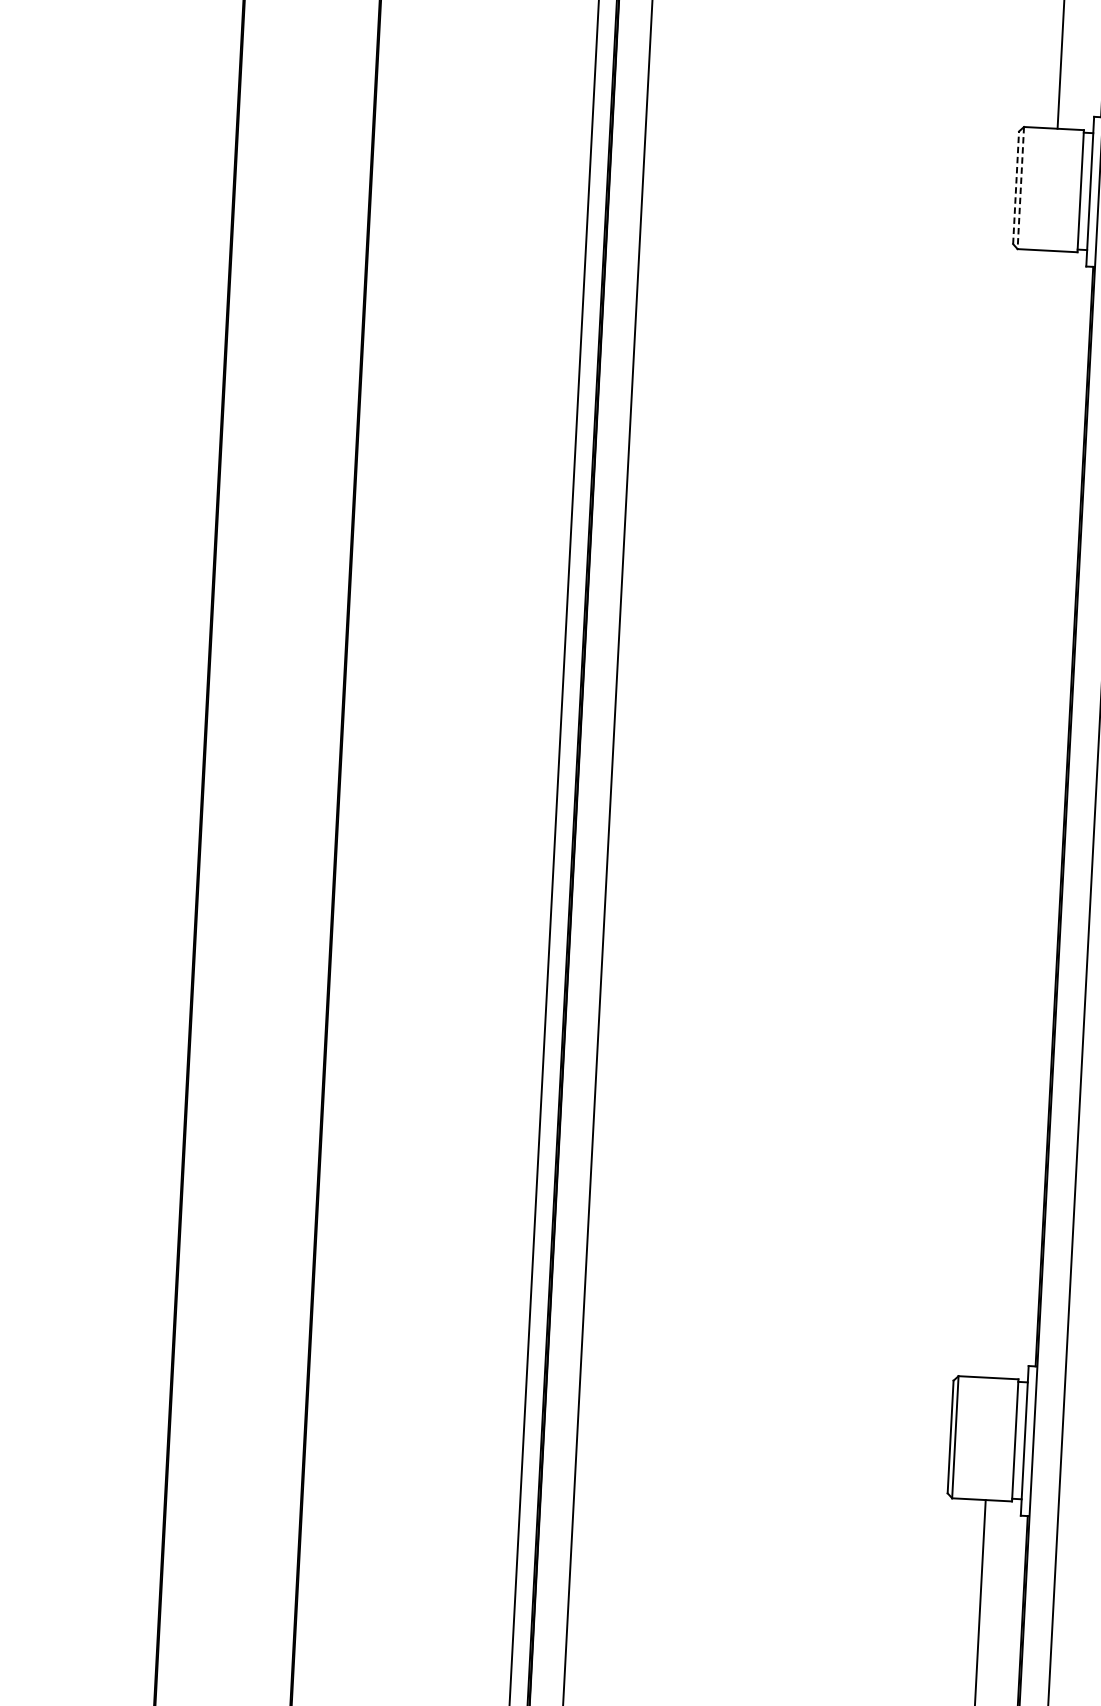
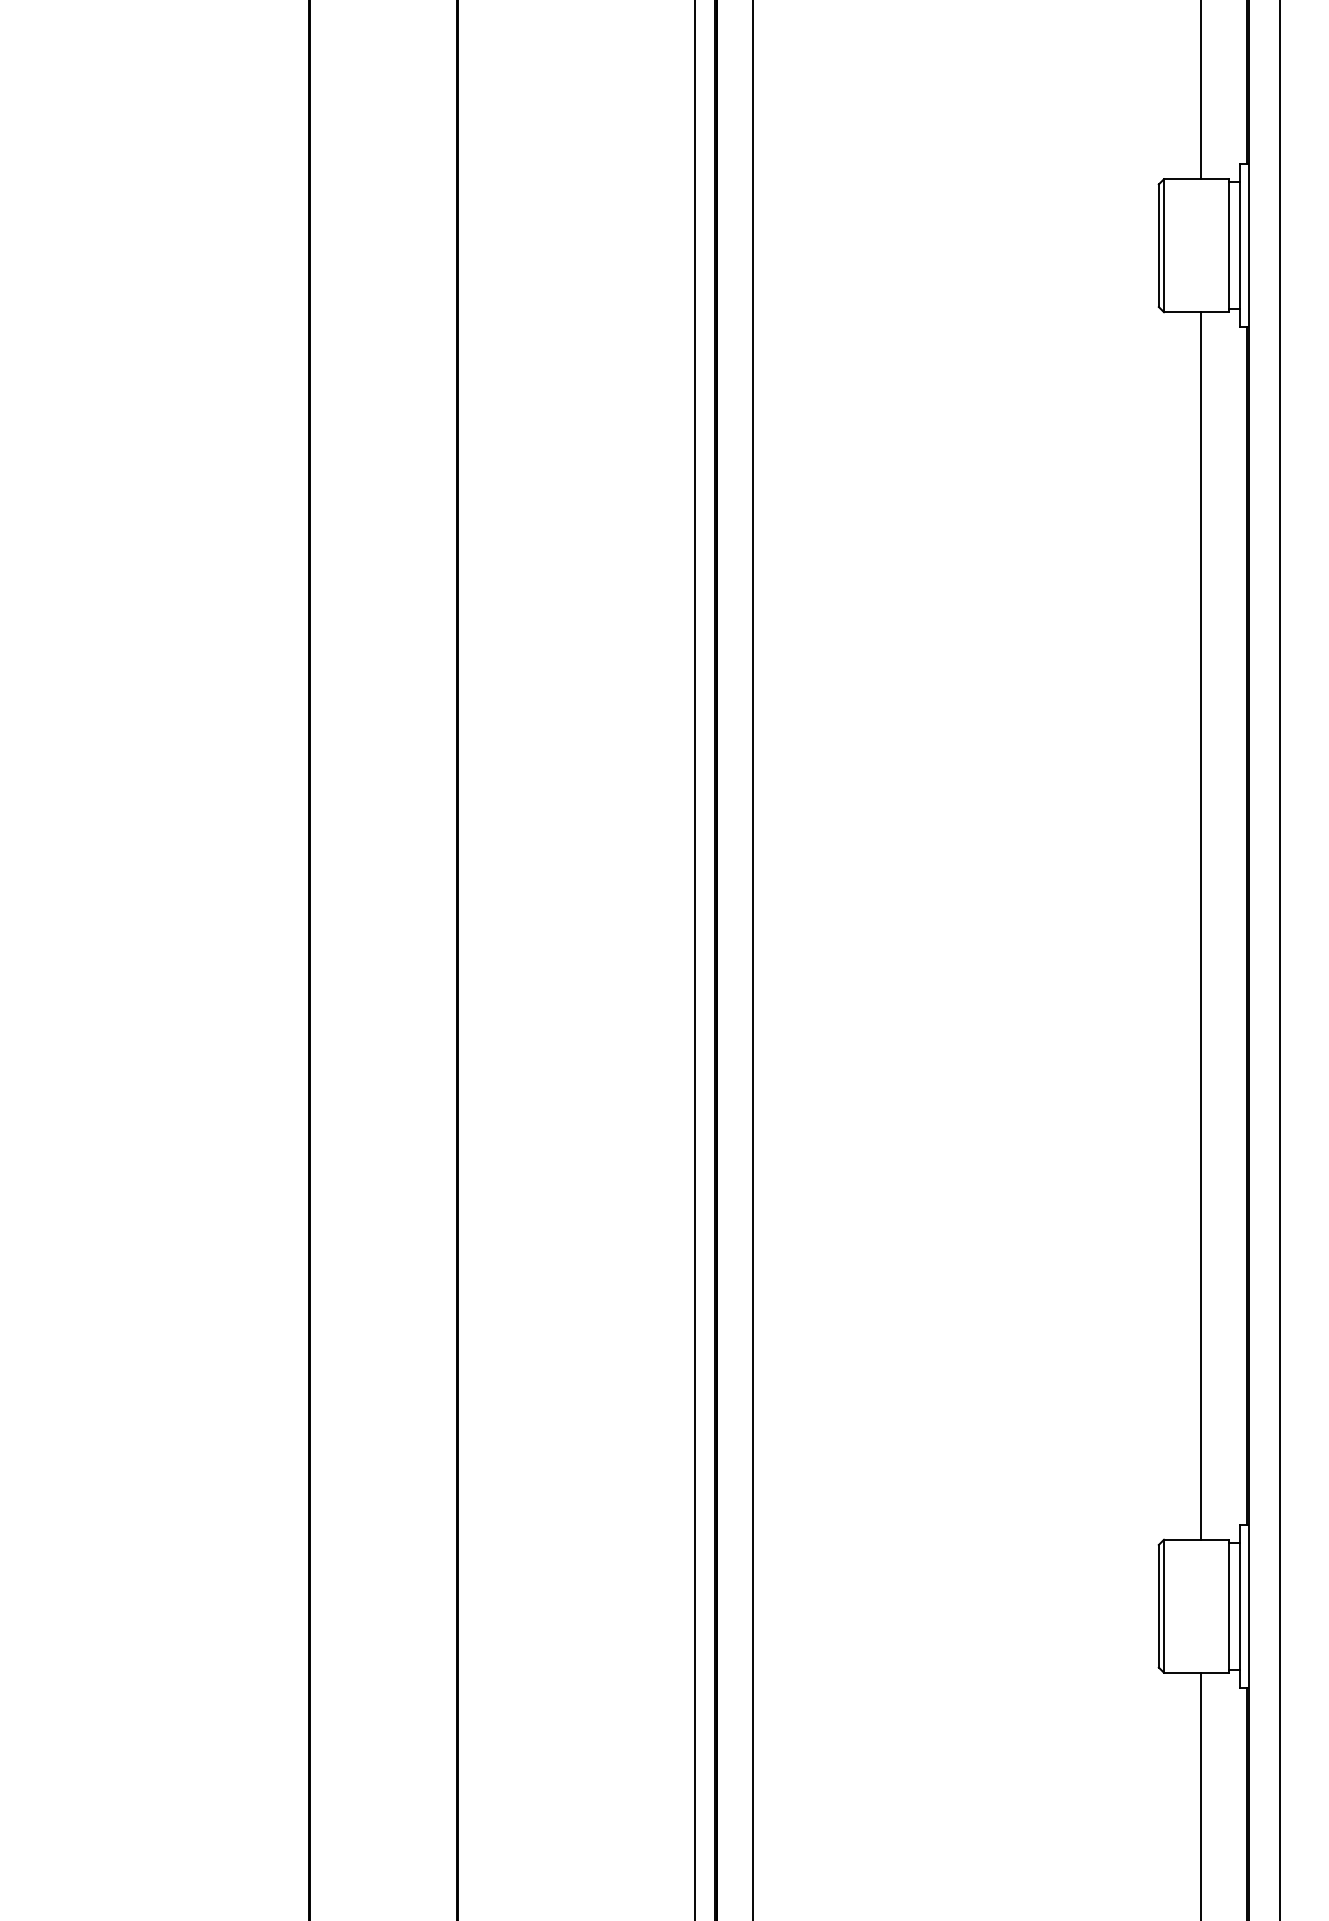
line: (1015, 187) -> (1158, 245), dashed -> solid
line: (1021, 187) -> (1164, 245), dashed -> solid
line: (1021, 813) -> (1200, 925), added

